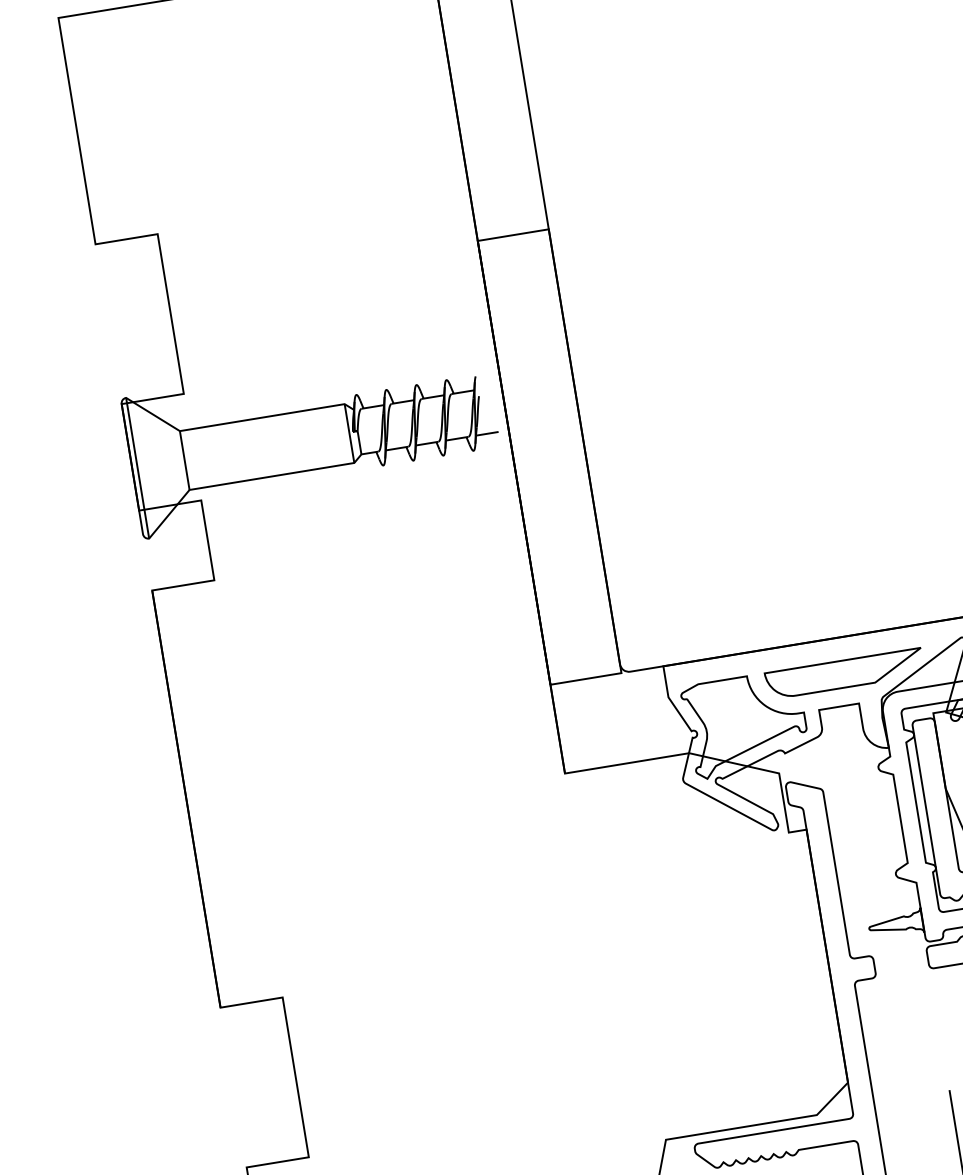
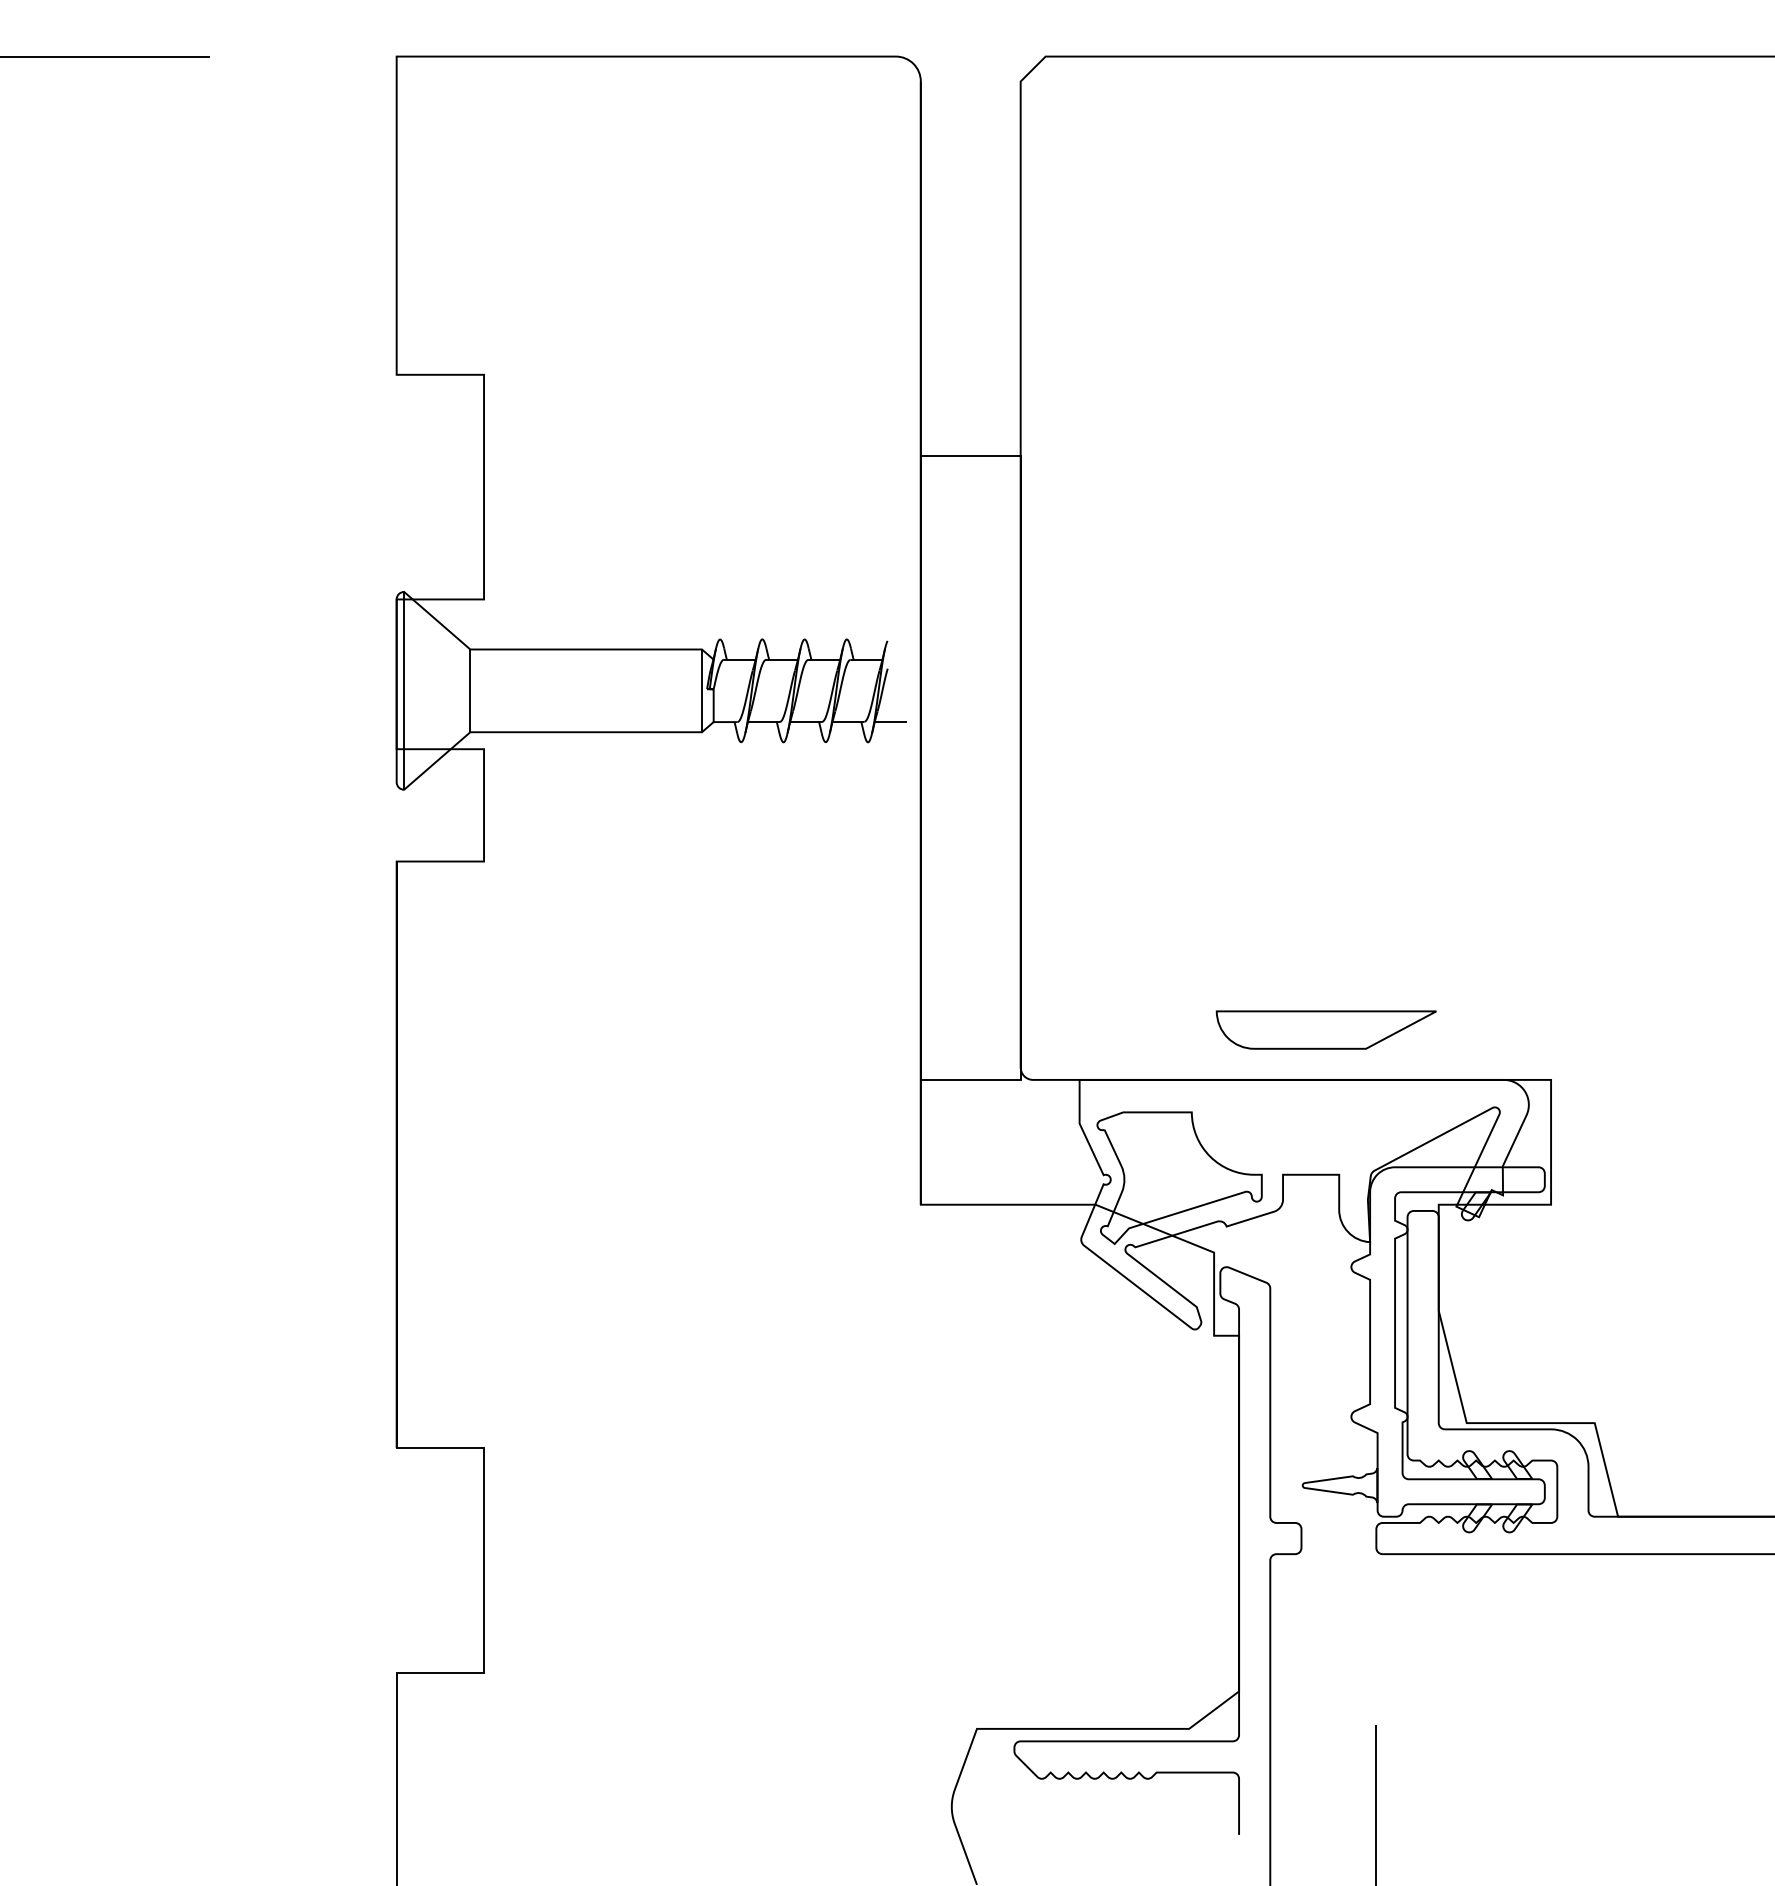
part: (844, 673) -> (1325, 1029), moved

